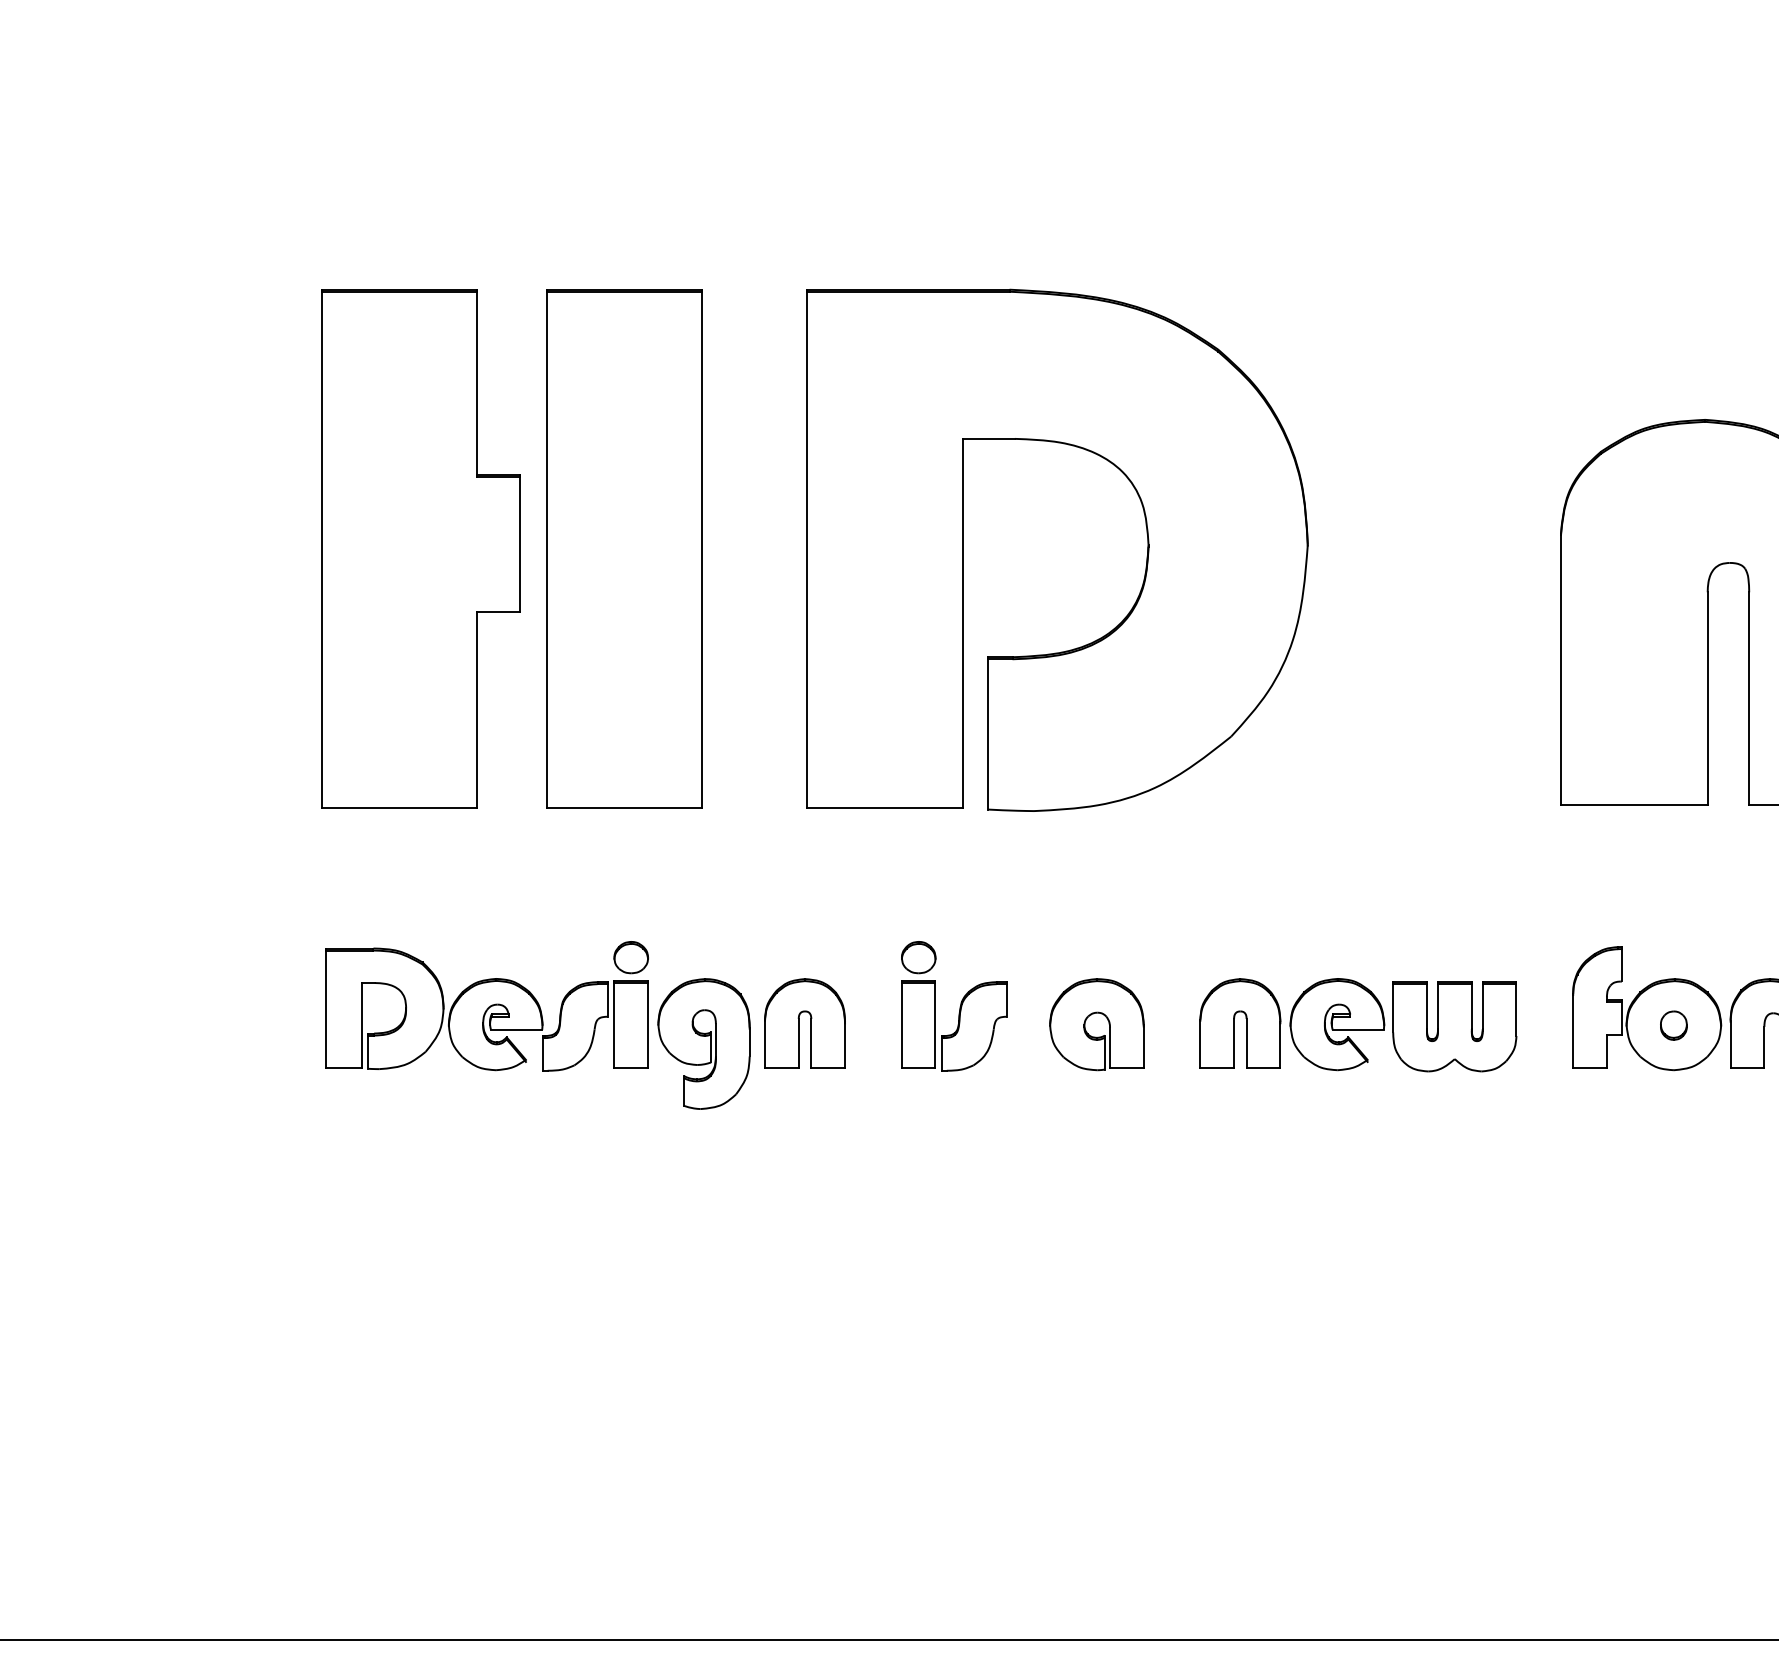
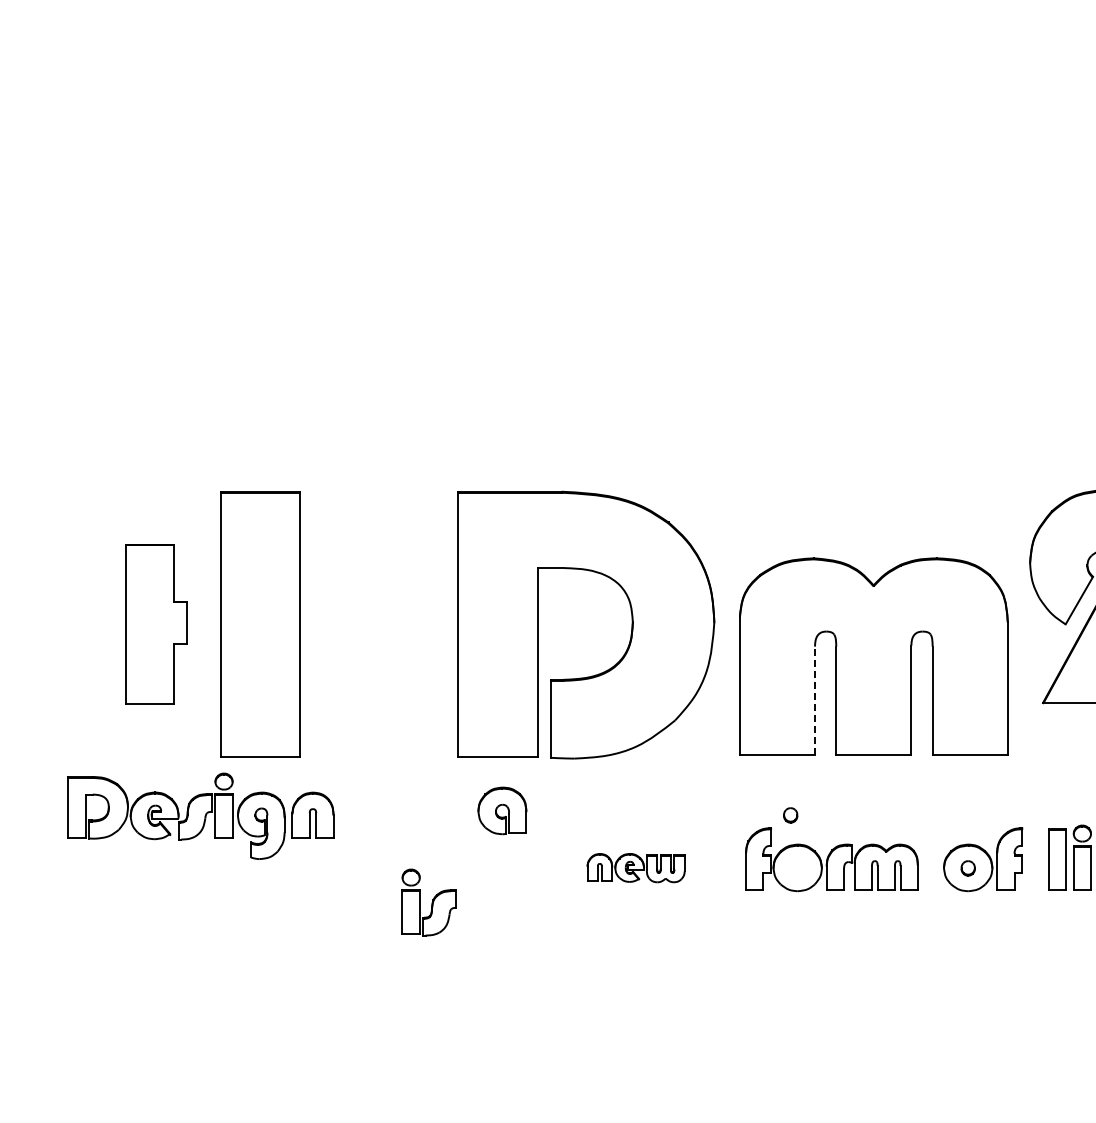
part: (421, 549) -> (156, 624), size x0.6
part: (1145, 549) -> (631, 624), moved
line: (1708, 697) -> (815, 700), solid -> dashed
part: (952, 1006) -> (428, 902), moved
part: (585, 1023) -> (200, 815), moved
part: (1097, 1023) -> (502, 810), moved
part: (1356, 1023) -> (635, 867), size x0.6
part: (1673, 1025) -> (790, 815), moved

